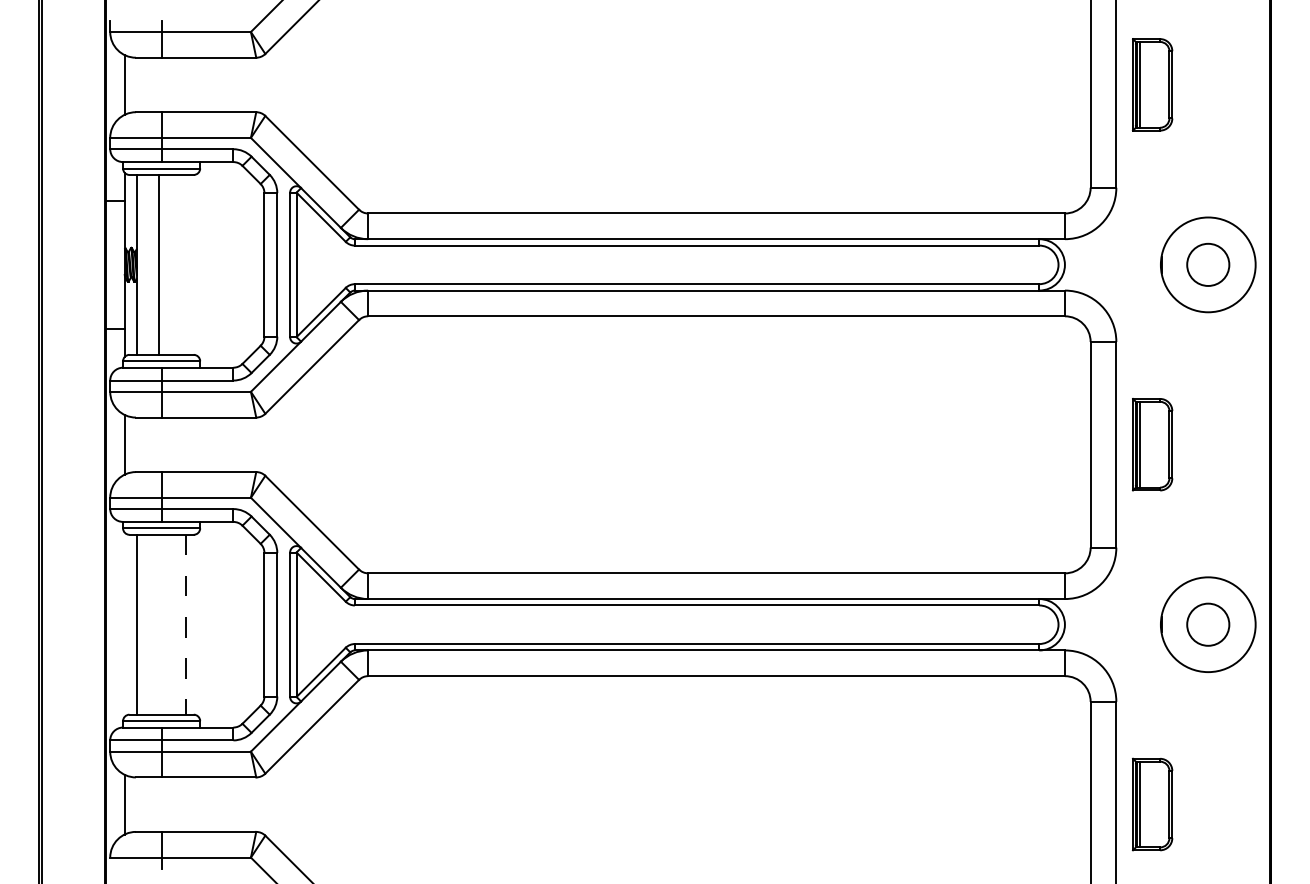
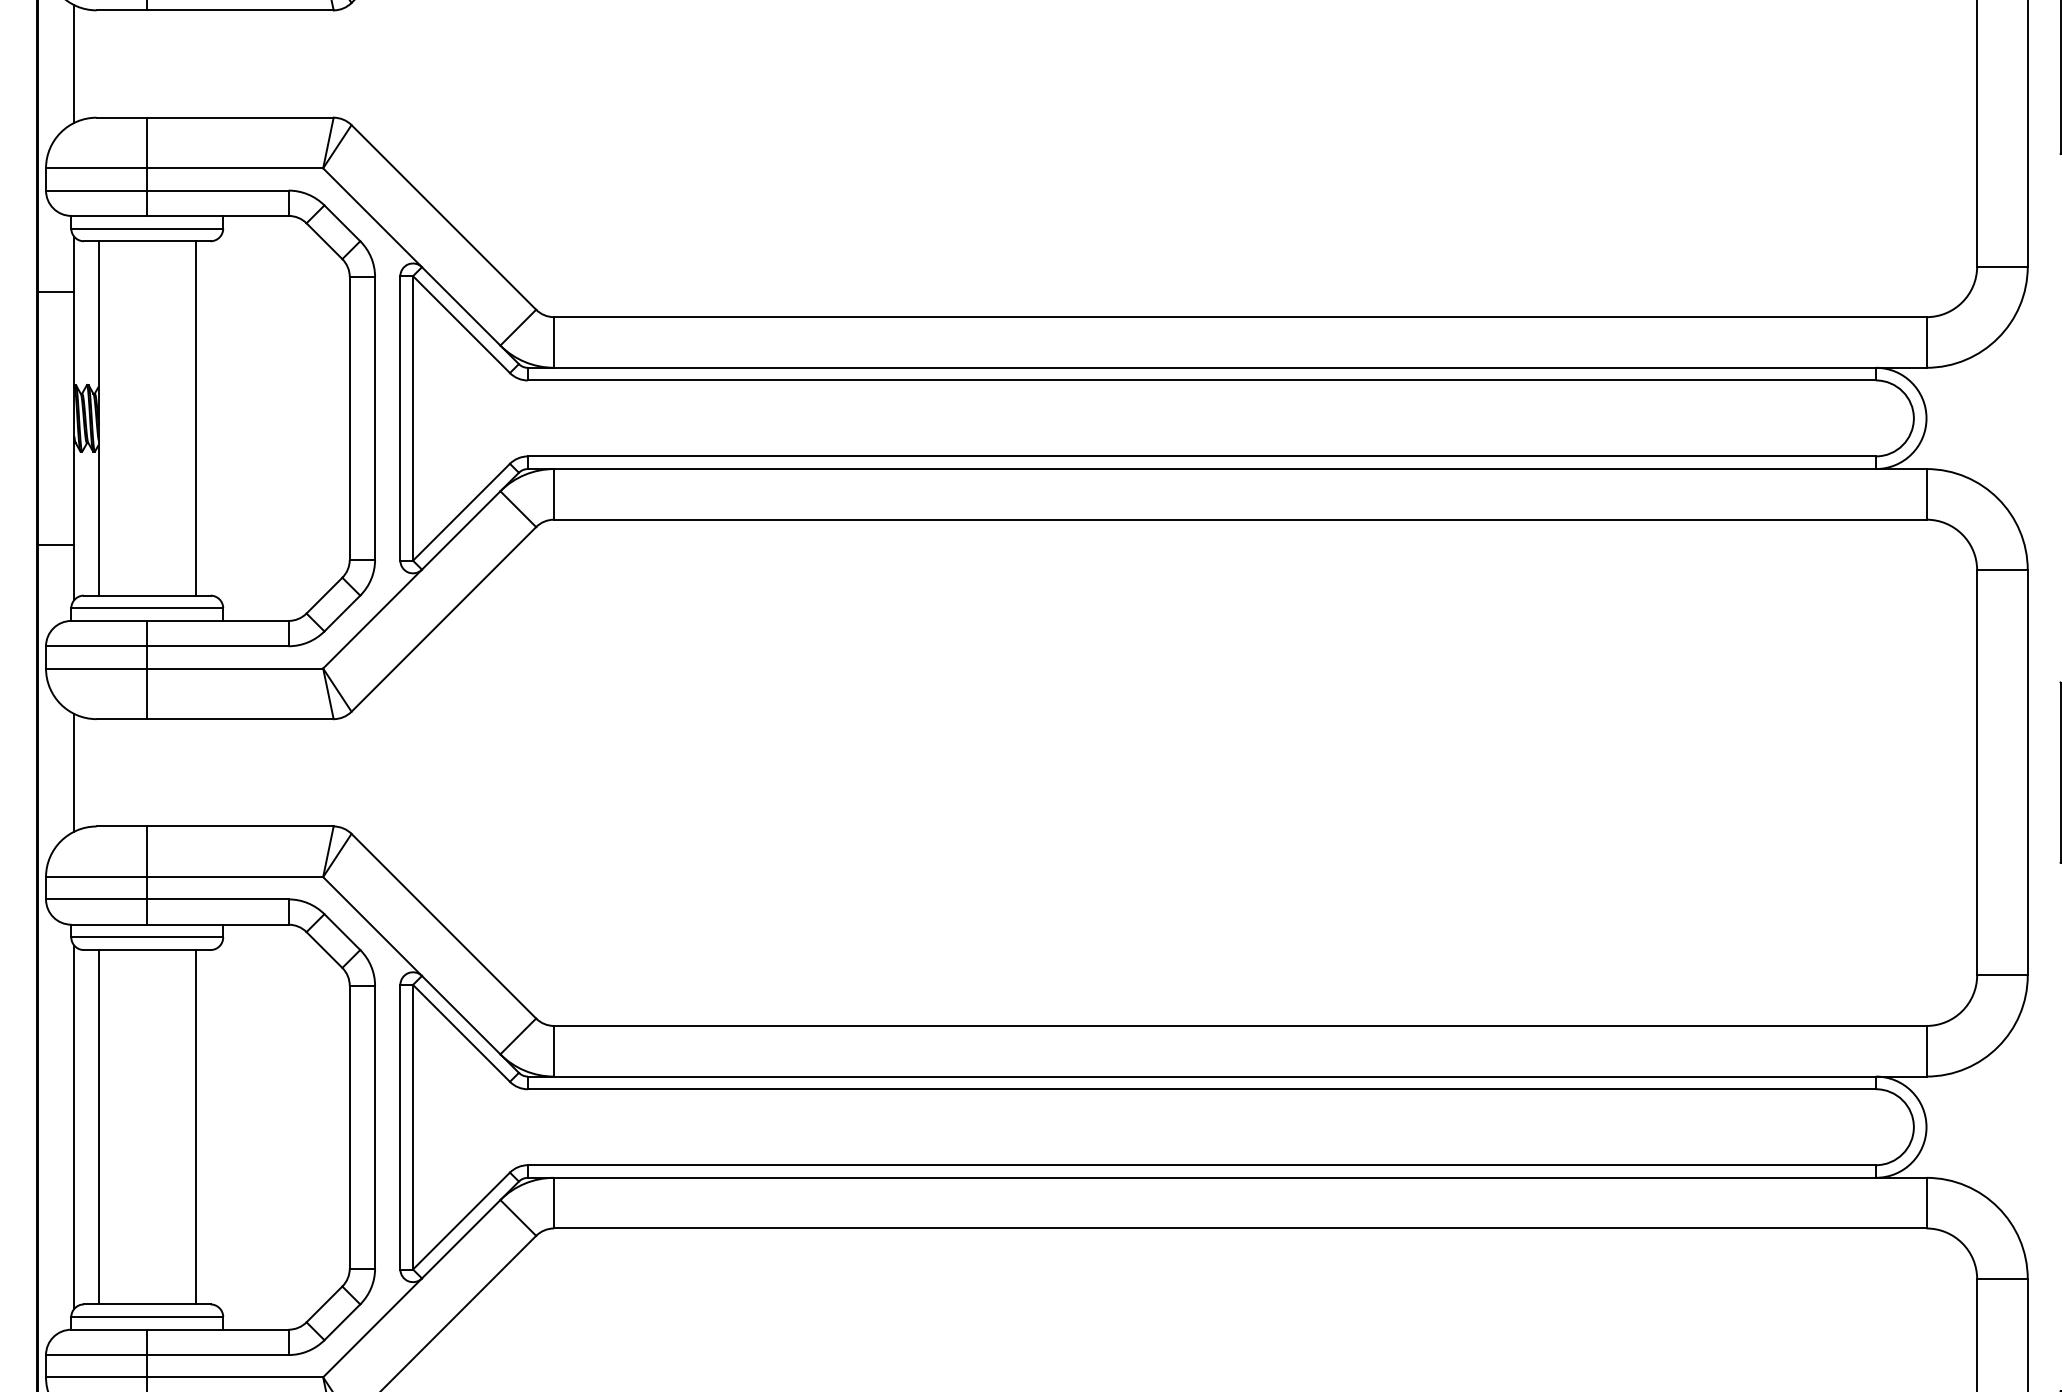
line: (159, 264) -> (196, 417), moved
line: (124, 624) -> (74, 1126), added
line: (186, 624) -> (196, 1126), dashed -> solid

